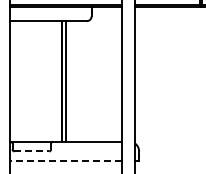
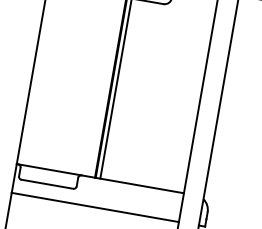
line: (32, 151) -> (48, 184), dashed -> solid
line: (65, 161) -> (95, 208), dashed -> solid

